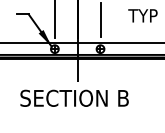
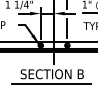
line: (73, 114) -> (51, 83), added

